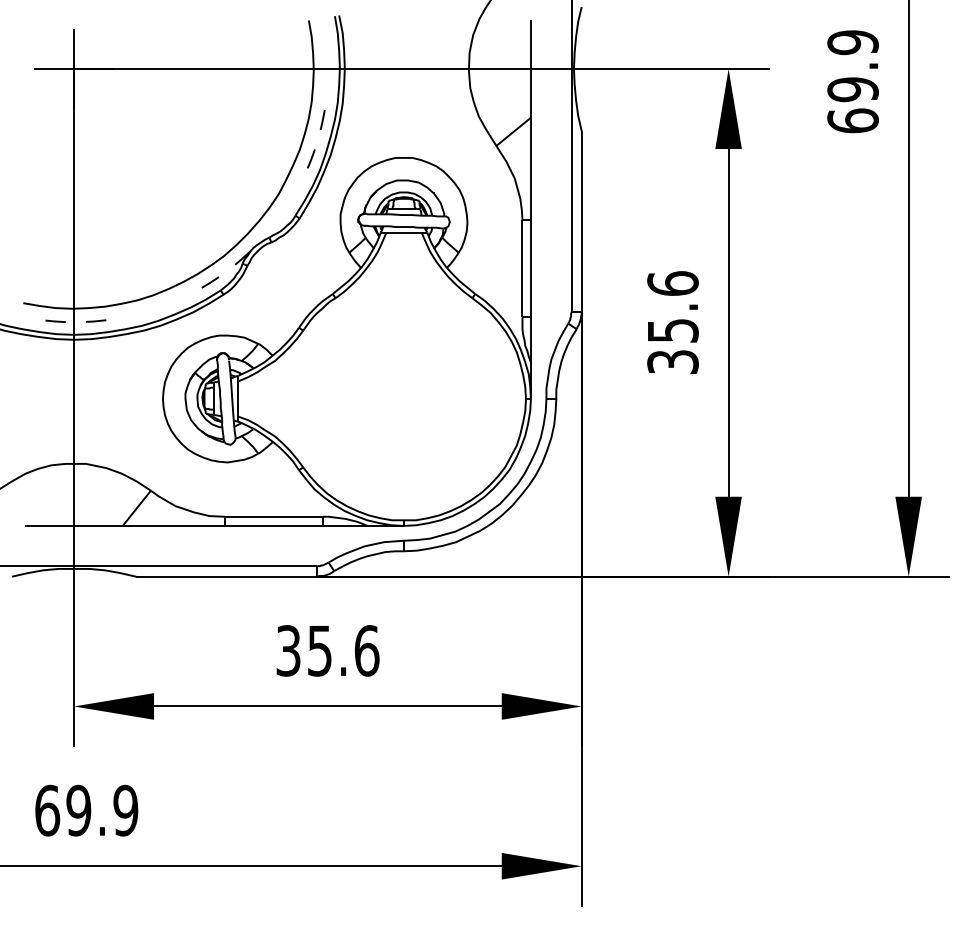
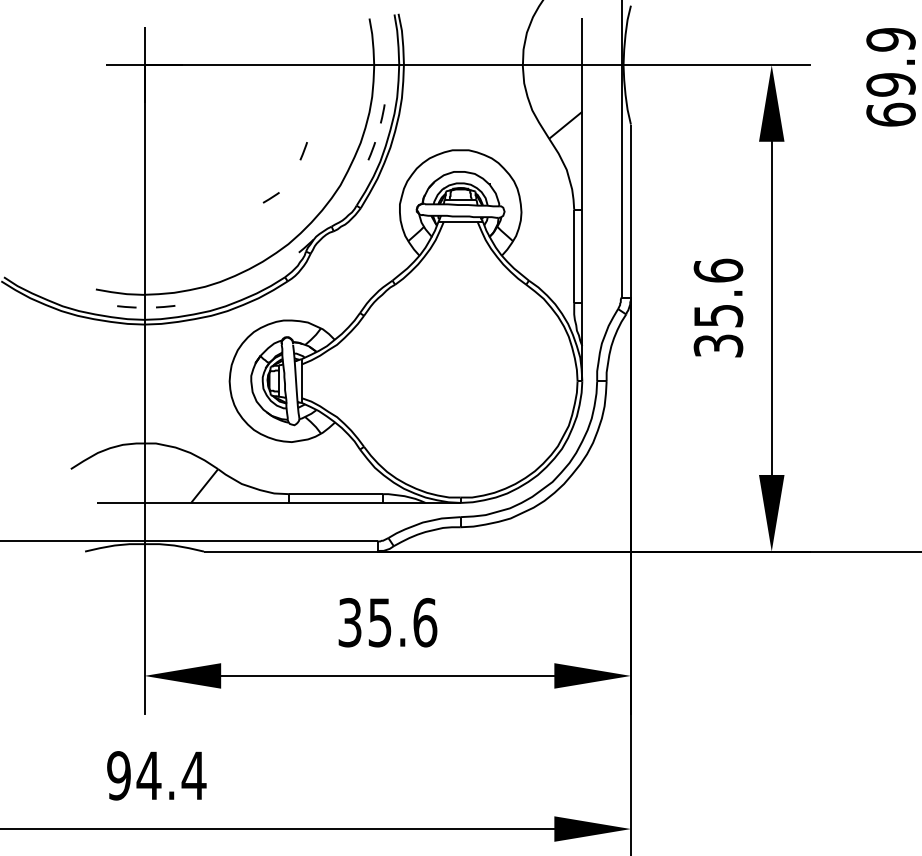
line: (240, 158) -> (303, 150), added
line: (210, 282) -> (271, 197), moved
text: (86, 810) -> (156, 775), 69.9 -> 94.4

